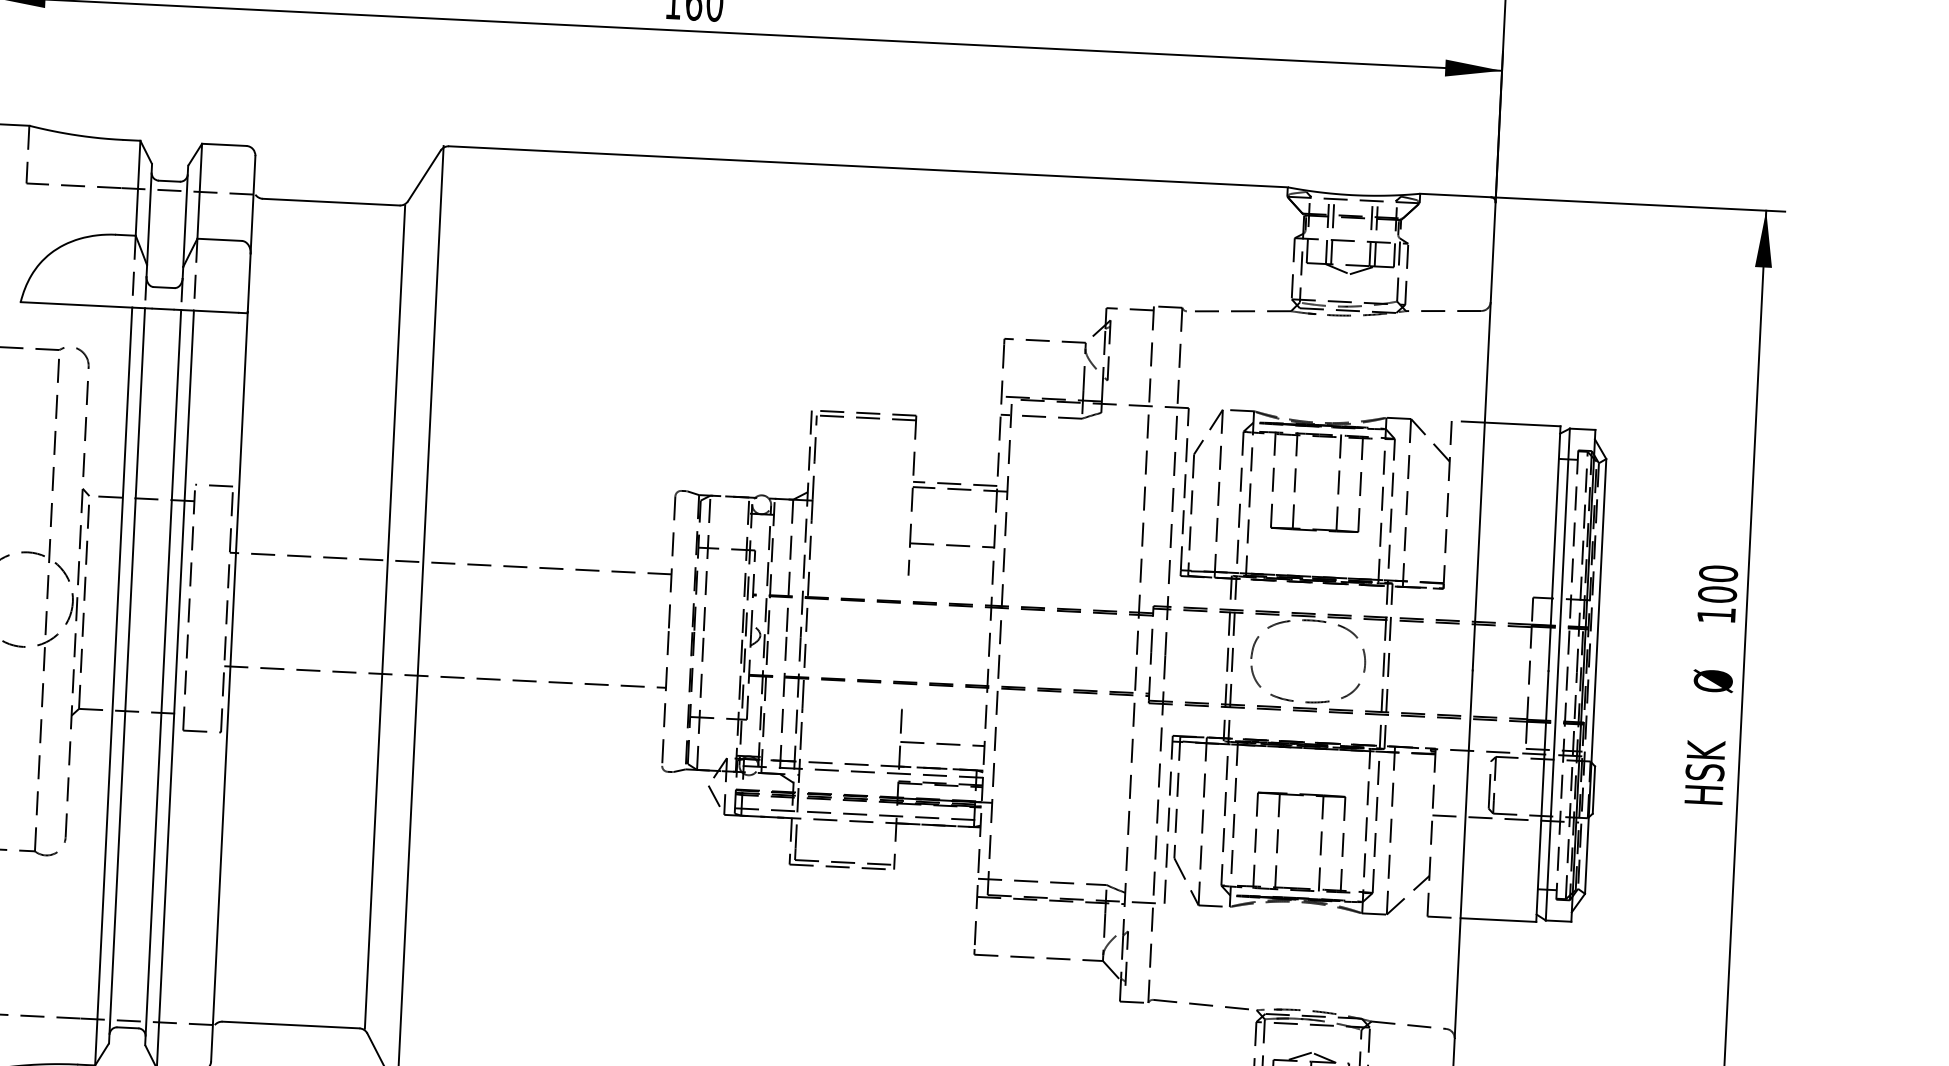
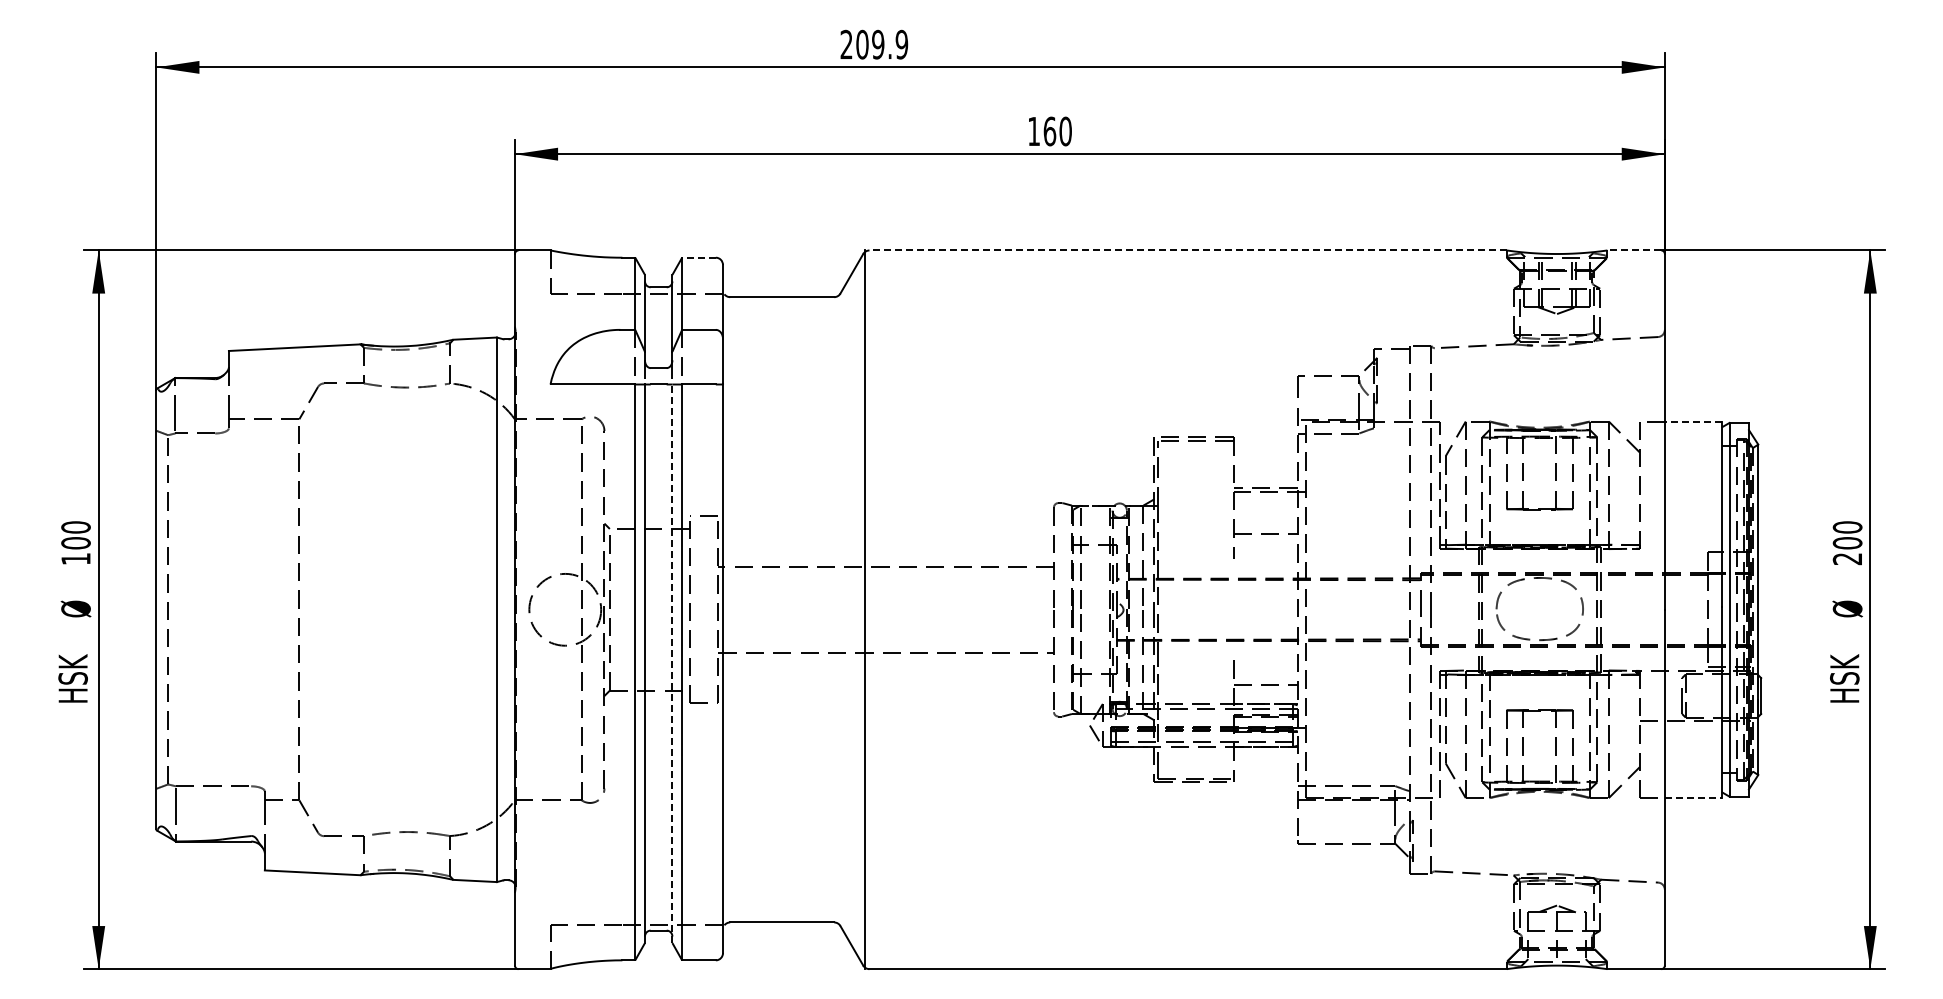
line: (223, 144) -> (698, 257), solid -> dashed
line: (868, 166) -> (1188, 250), solid -> dashed
line: (1455, 195) -> (1634, 250), solid -> dashed
line: (1522, 424) -> (1693, 421), solid -> dashed
text: (1714, 615) -> (1846, 559), 100 -> 200
line: (385, 616) -> (838, 609), removed
line: (163, 677) -> (672, 663), solid -> dashed
line: (1498, 920) -> (1693, 798), solid -> dashed

